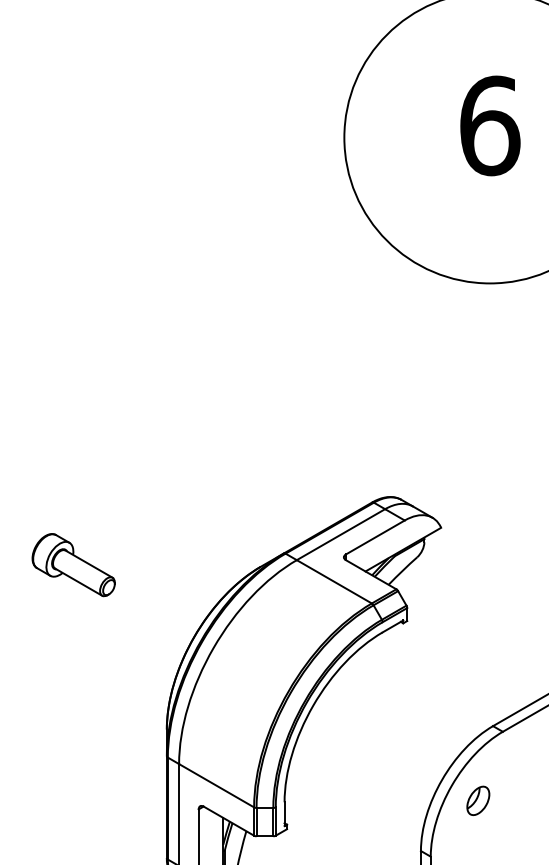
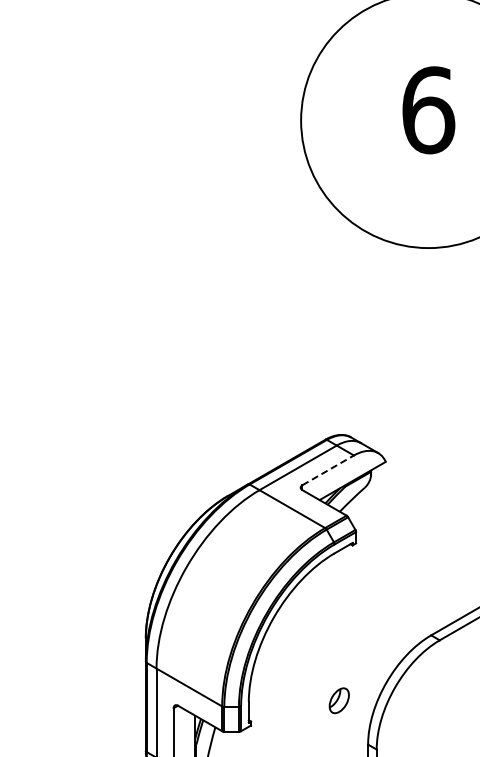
line: (375, 537) -> (328, 470), solid -> dashed
part: (73, 565) -> (64, 494), removed
part: (477, 800) -> (338, 700), moved

